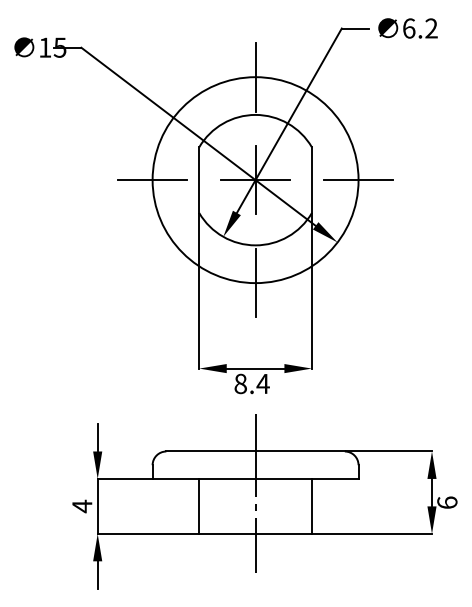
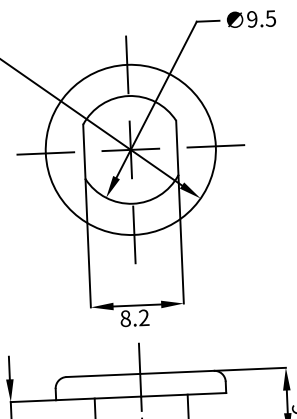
text: (420, 28) -> (261, 18), 6.2 -> 9.5
text: (262, 383) -> (143, 317), 8.4 -> 8.2

